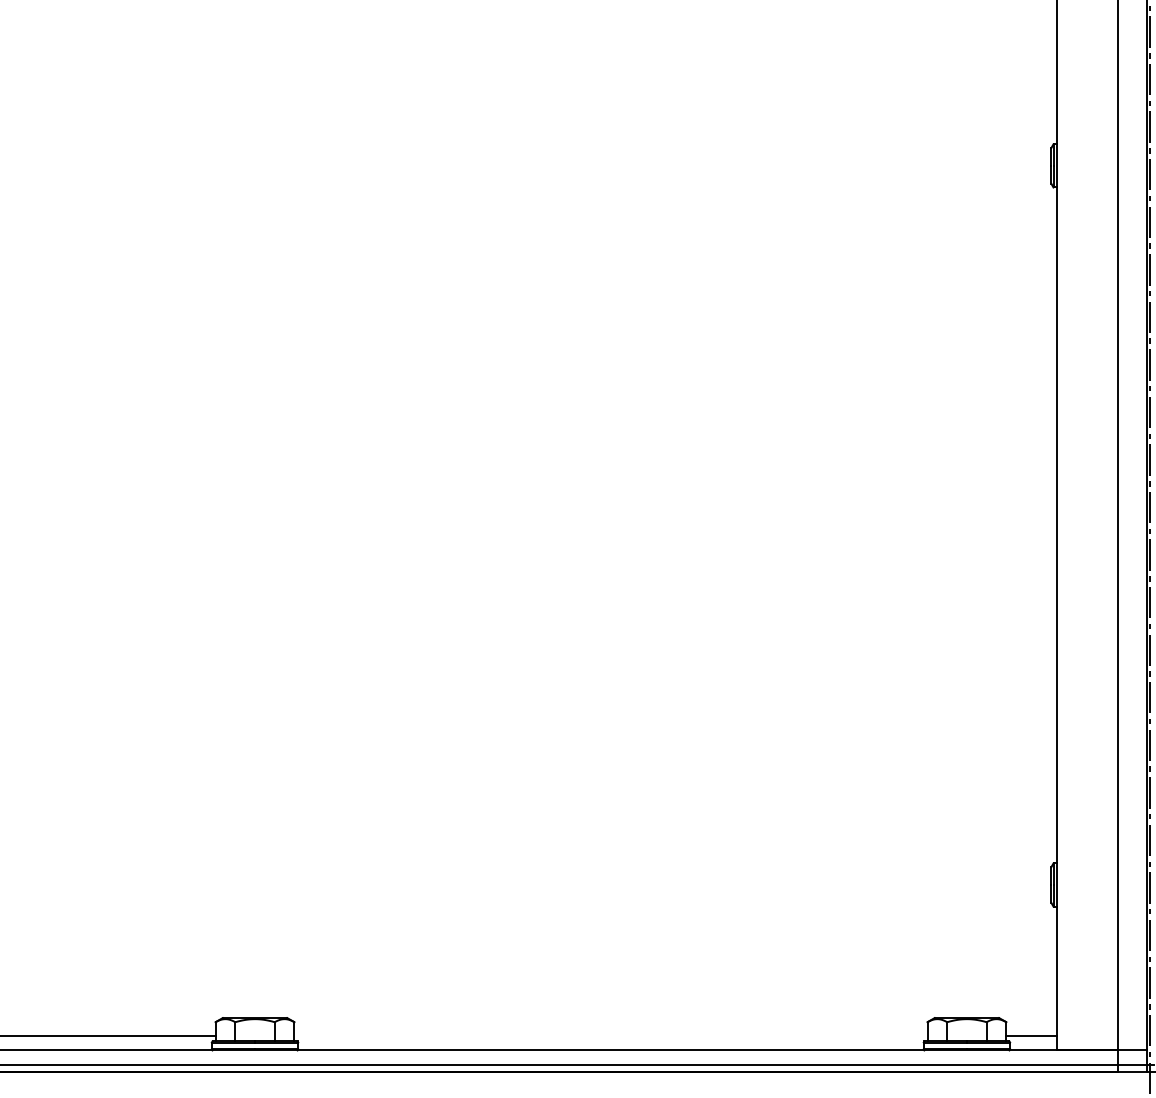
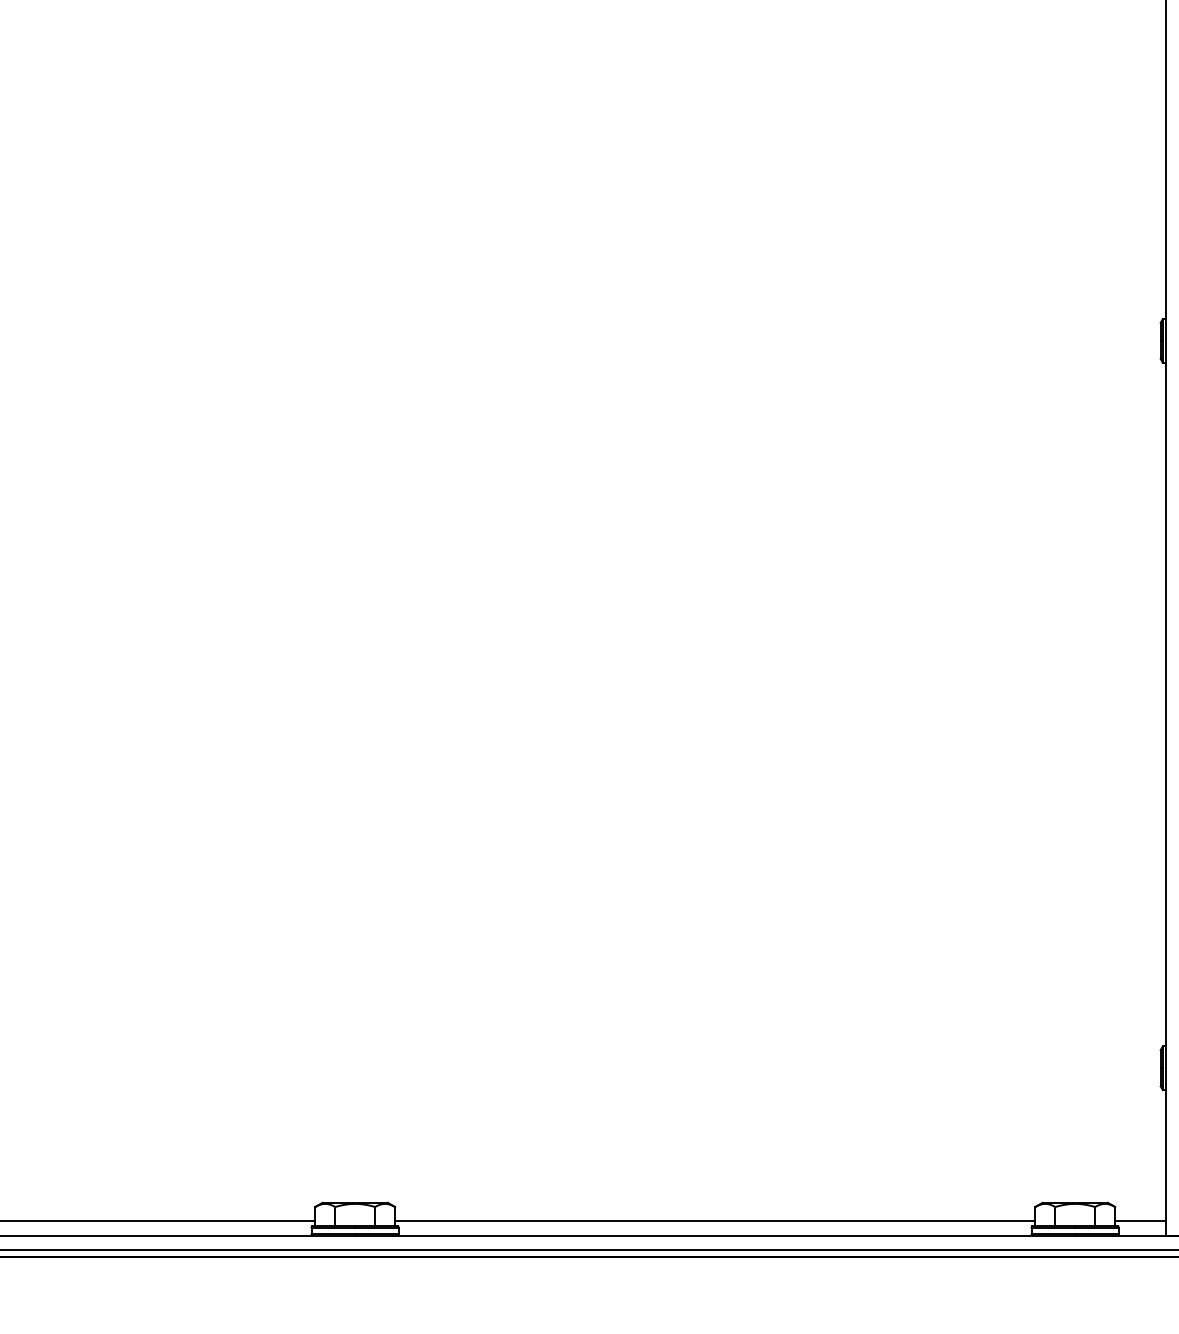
line: (611, 1035) -> (715, 1220), added

